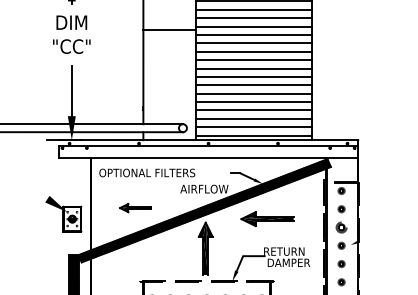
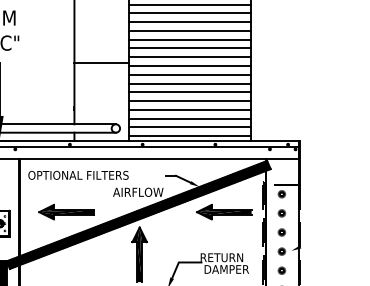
line: (169, 29) -> (101, 62), moved
part: (135, 207) -> (66, 211), size x1.67
part: (267, 219) -> (224, 212), moved
part: (341, 227) -> (281, 232), size x0.62

